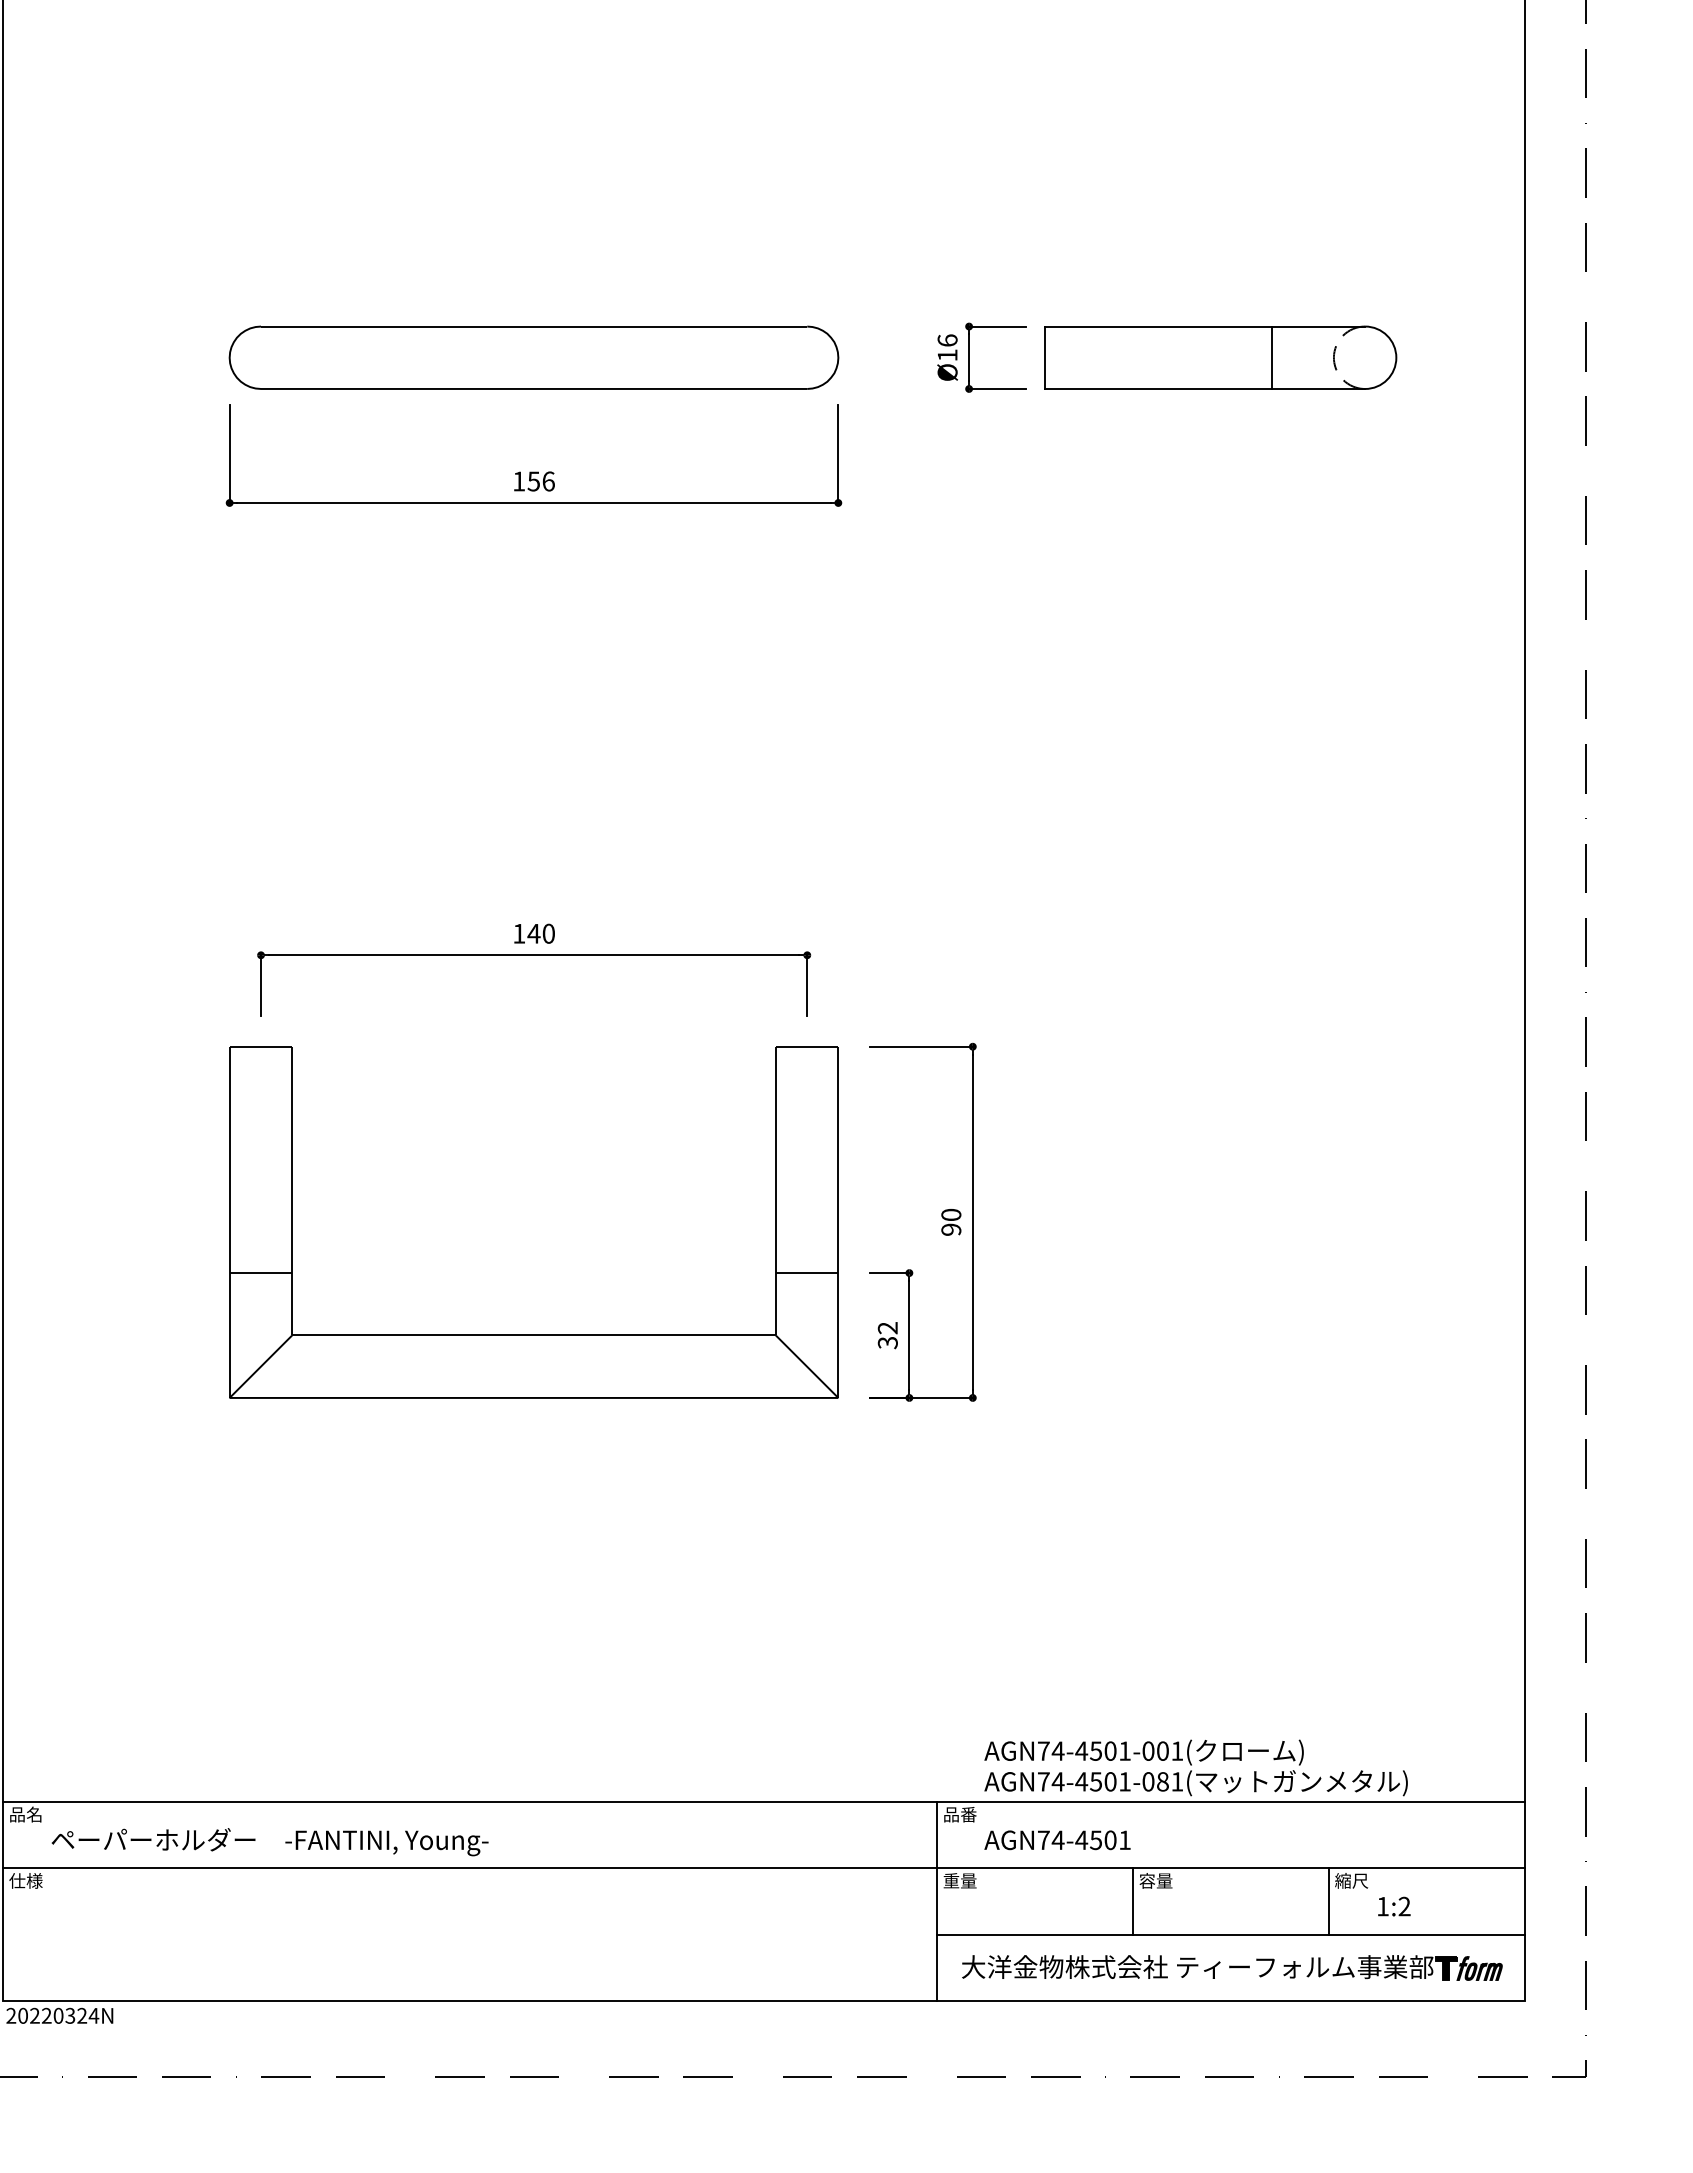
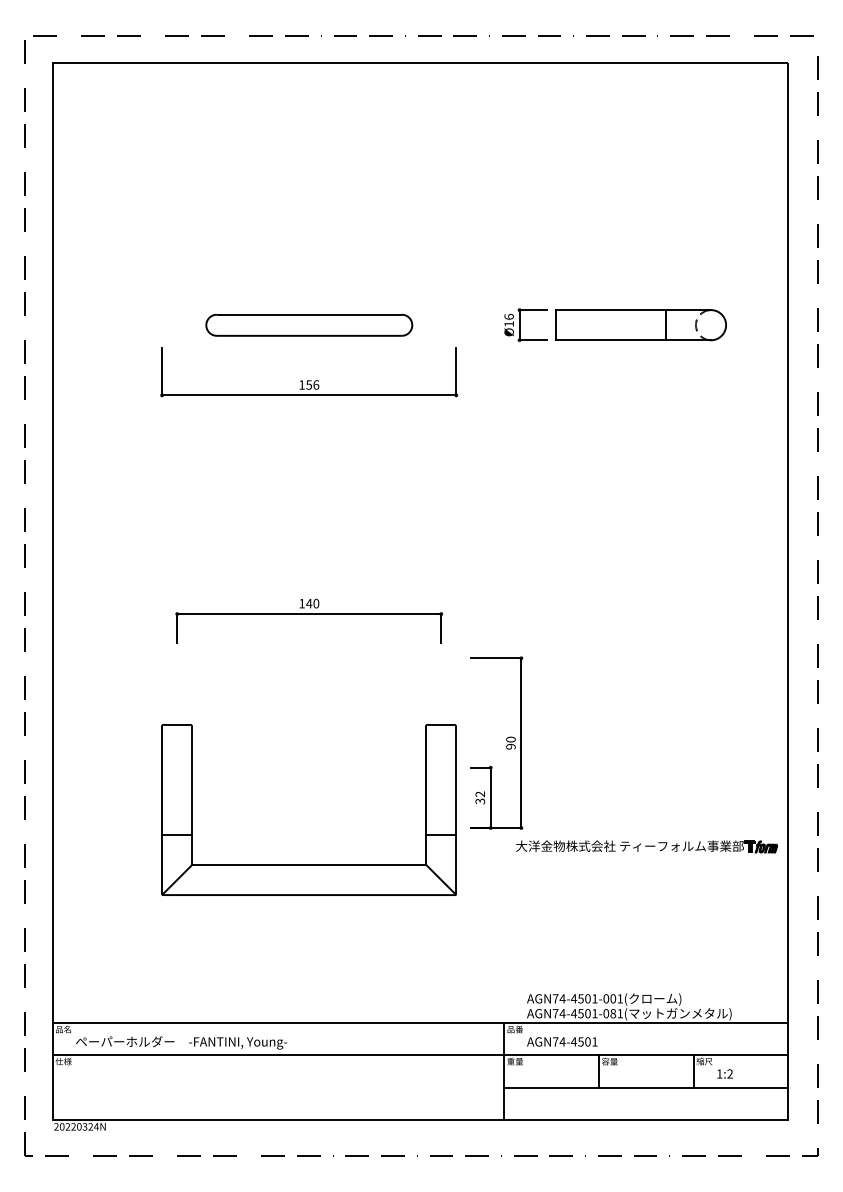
part: (534, 358) -> (309, 325), size x0.7
part: (532, 1334) -> (308, 864), moved
part: (1231, 1967) -> (646, 846), moved

